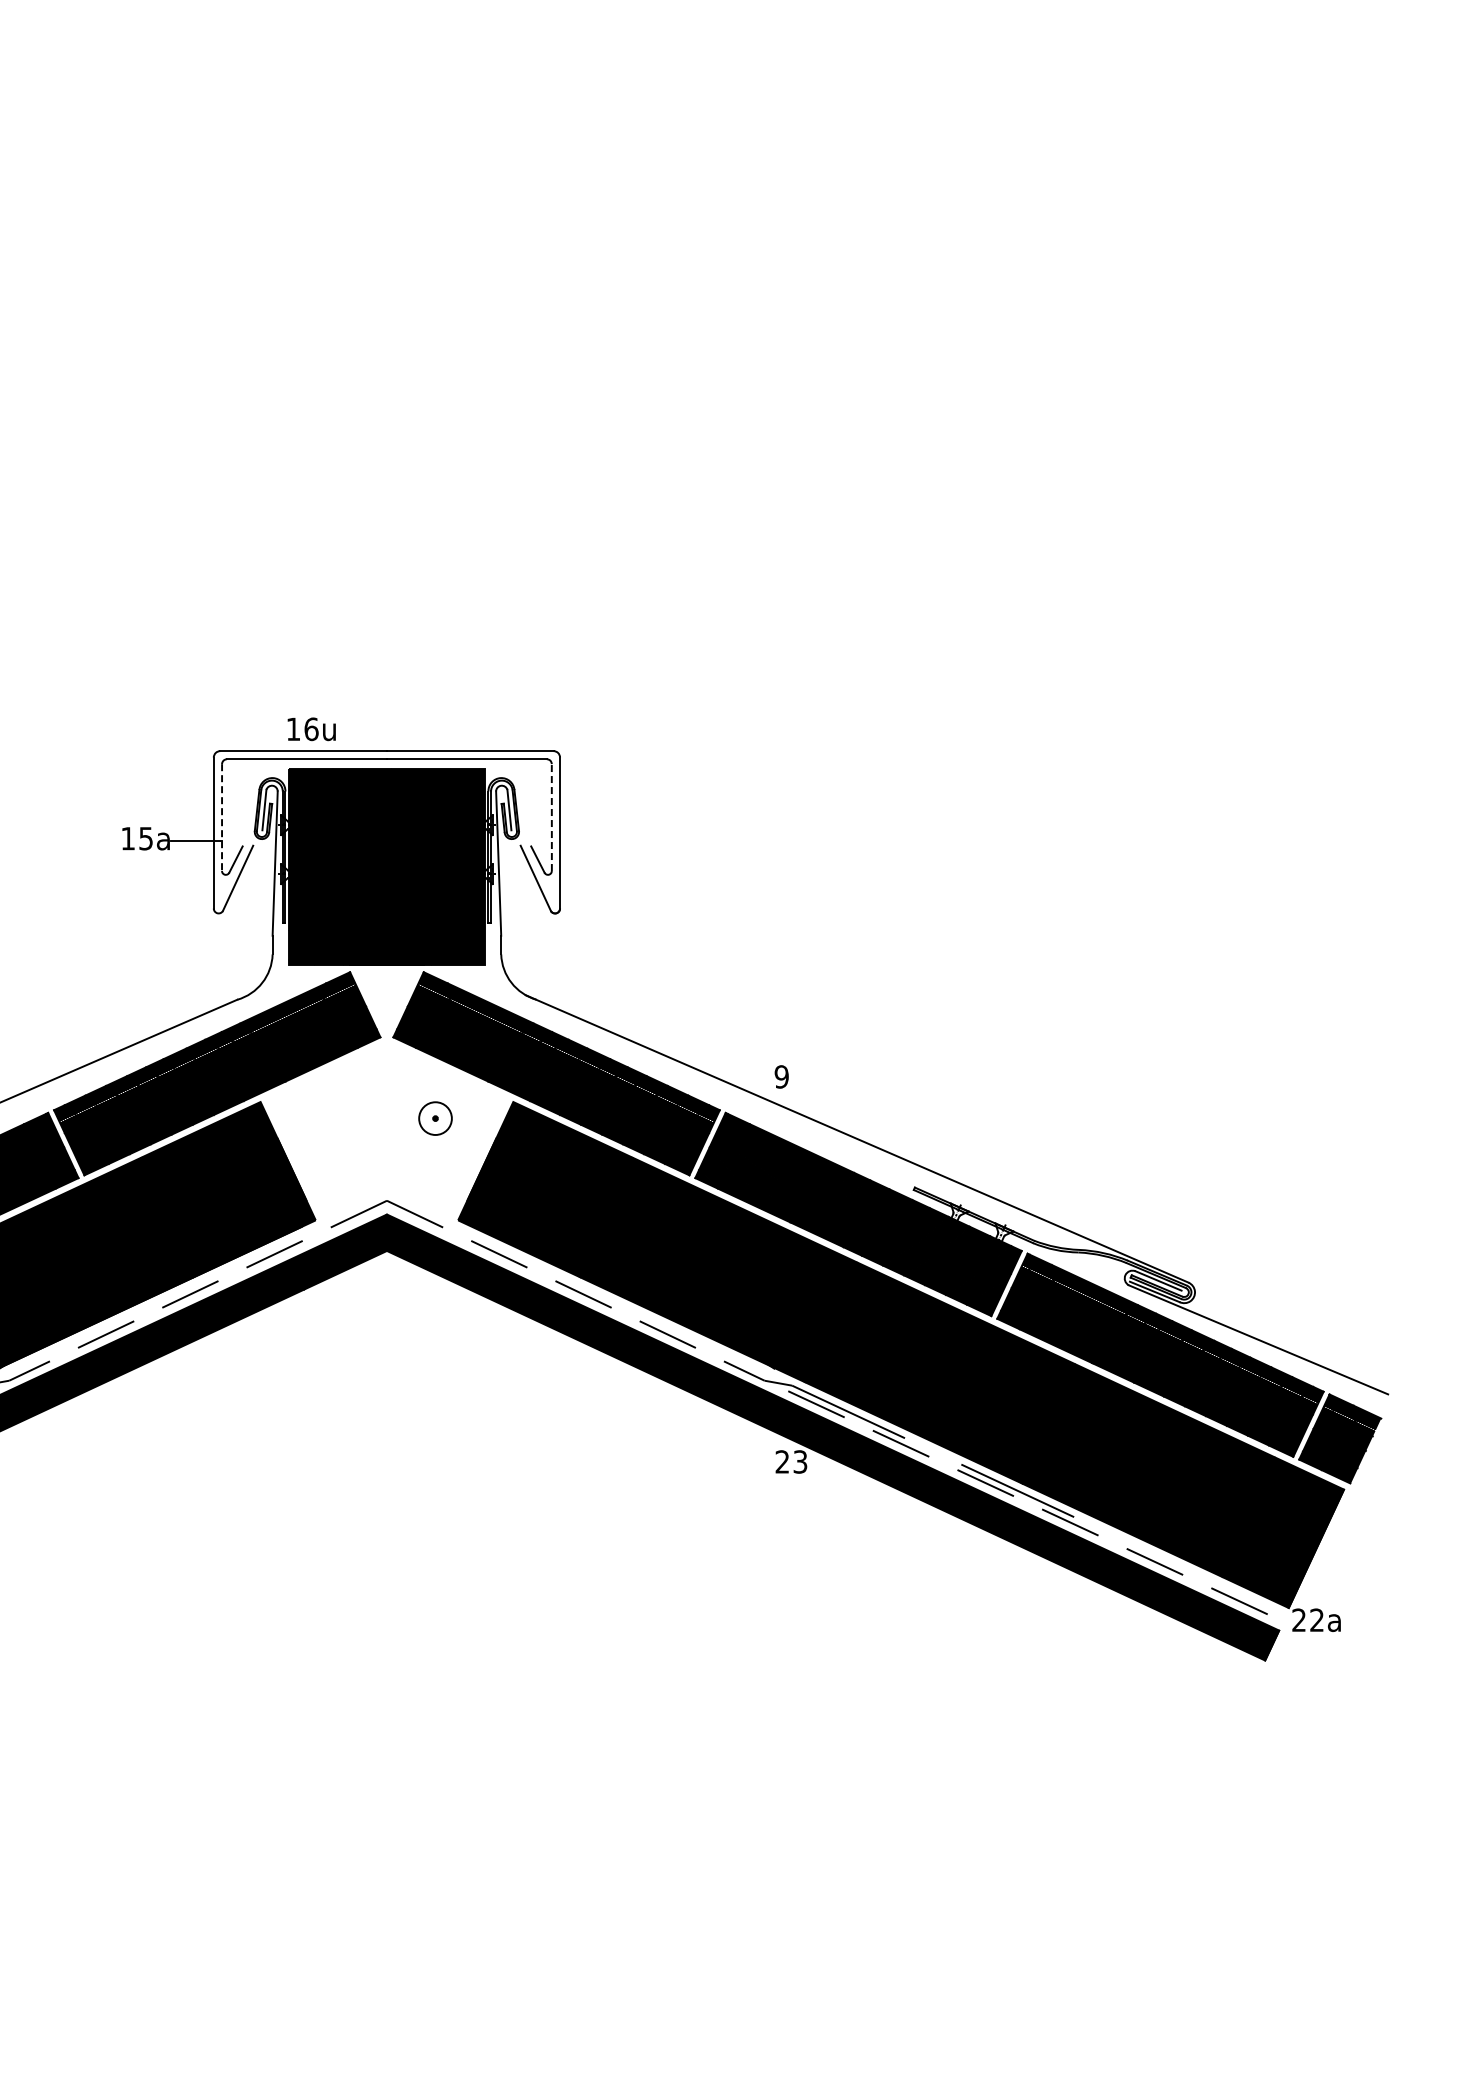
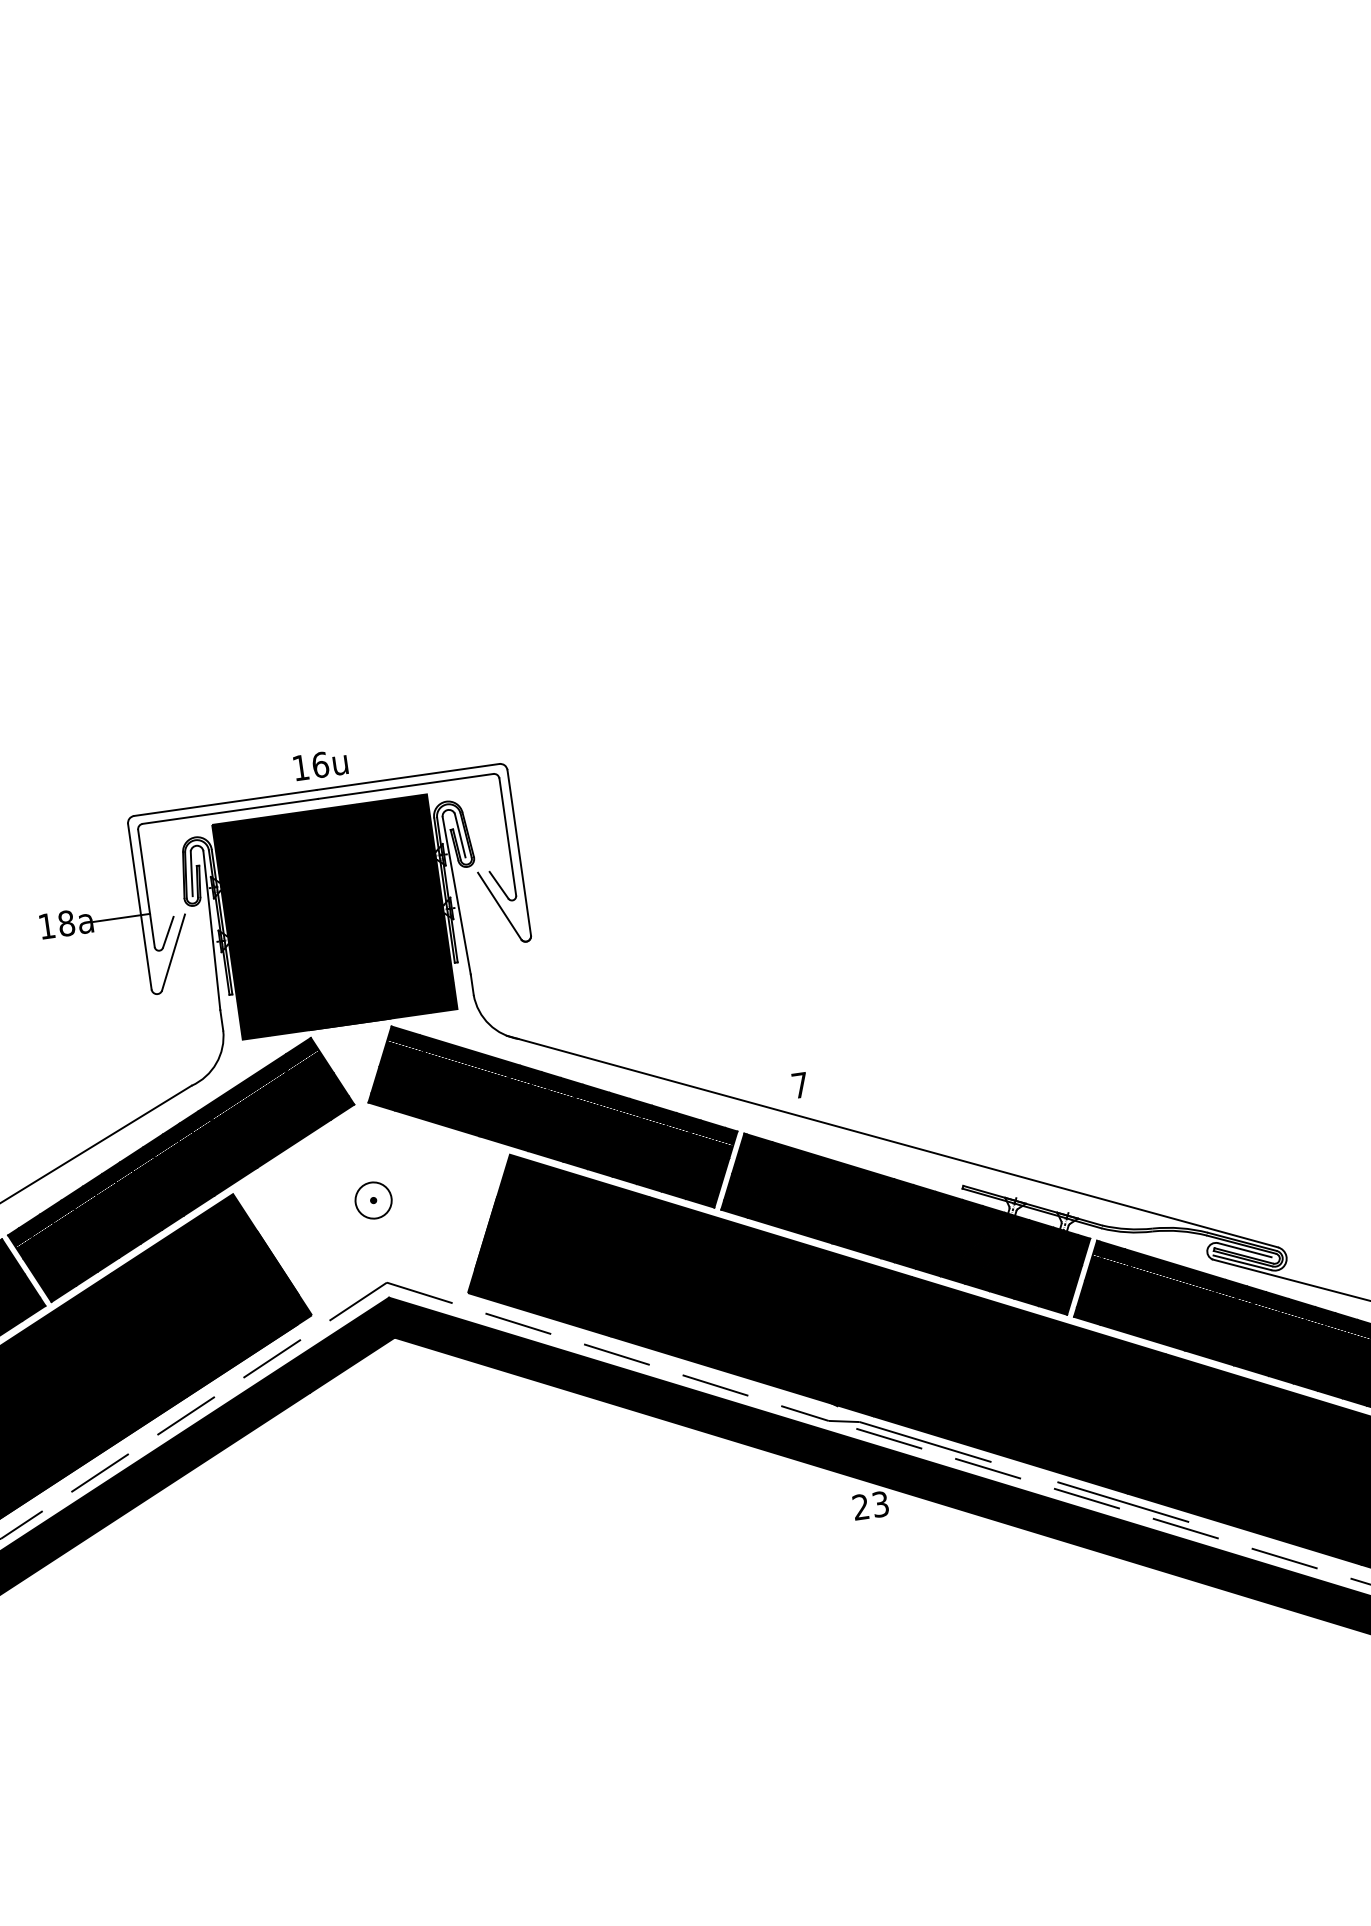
text: (311, 729) -> (320, 765), moved
line: (551, 817) -> (507, 837), dashed -> solid
line: (222, 818) -> (147, 889), dashed -> solid
text: (146, 838) -> (66, 923), 15a -> 18a
text: (781, 1076) -> (799, 1084), 9 -> 7
part: (435, 1118) -> (373, 1200), moved

